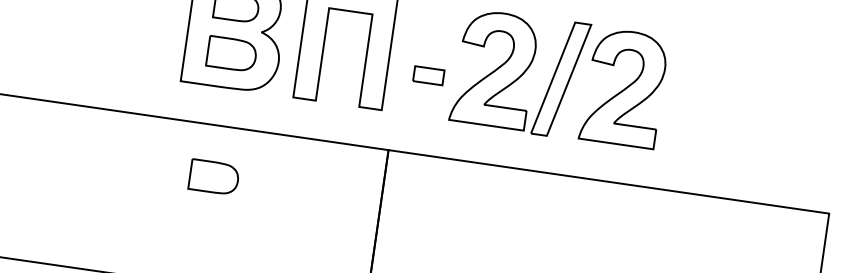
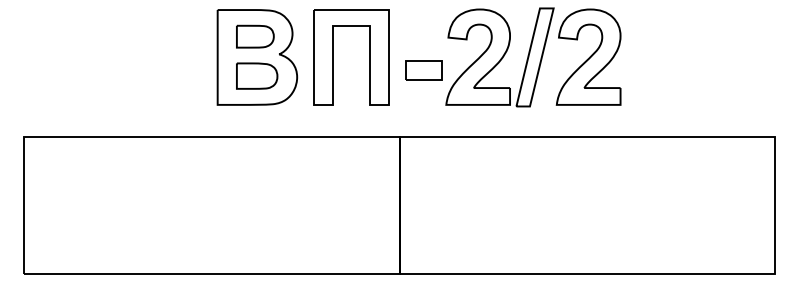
part: (428, 75) -> (423, 70), size x1.43
part: (214, 176) -> (257, 180), removed

